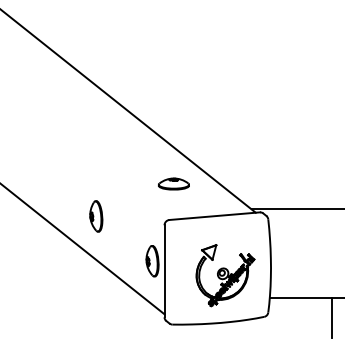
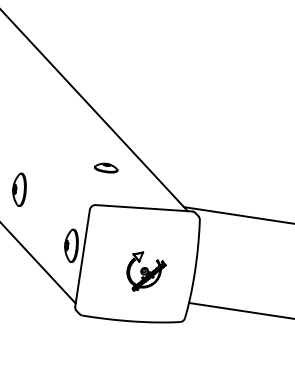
part: (173, 183) -> (105, 167), size x0.7
part: (225, 275) -> (145, 272), size x0.6
line: (331, 317) -> (250, 333), removed

